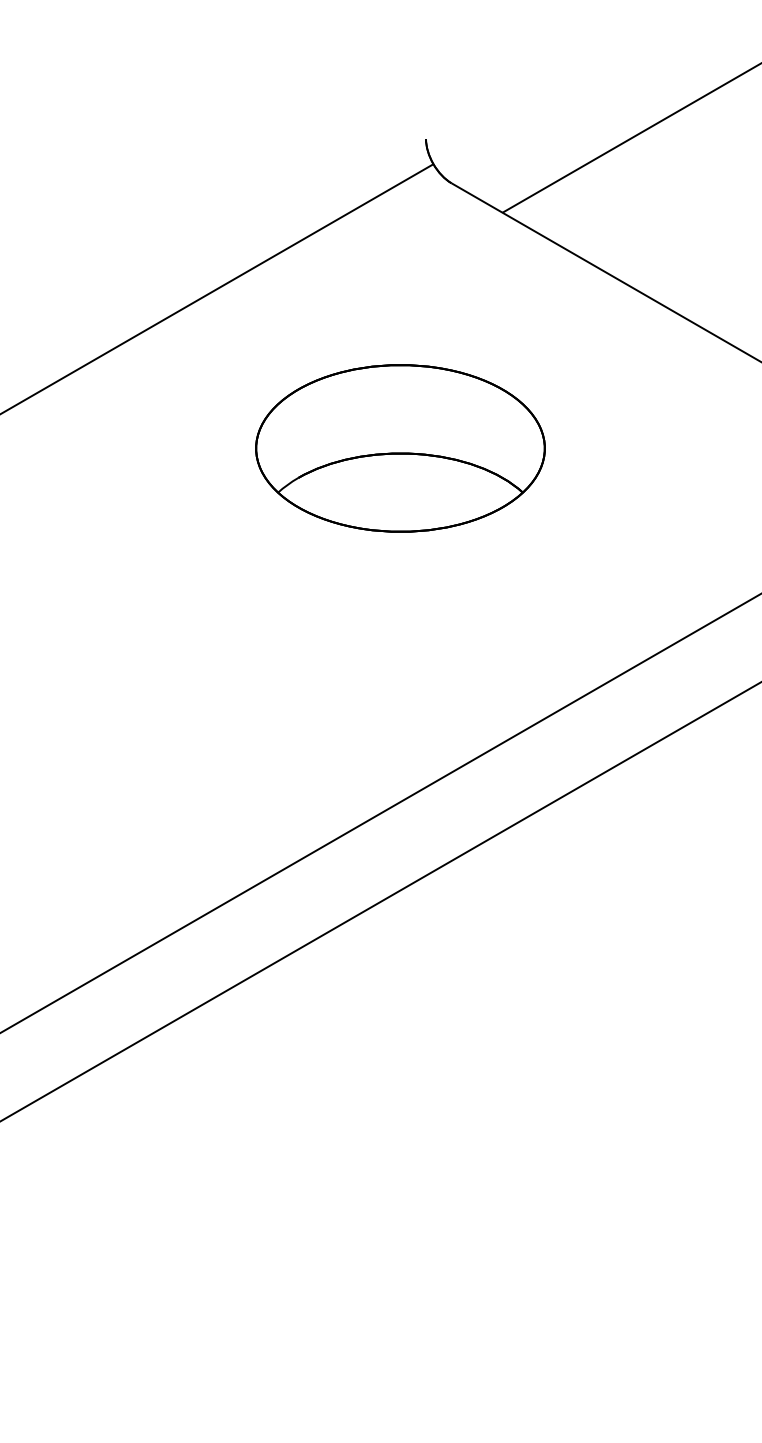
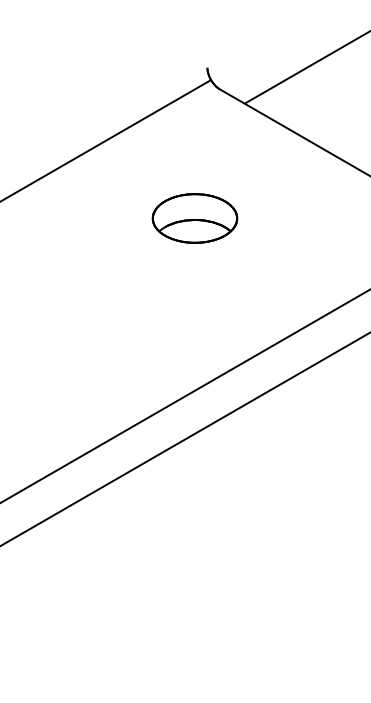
part: (399, 448) -> (194, 218), size x0.6

